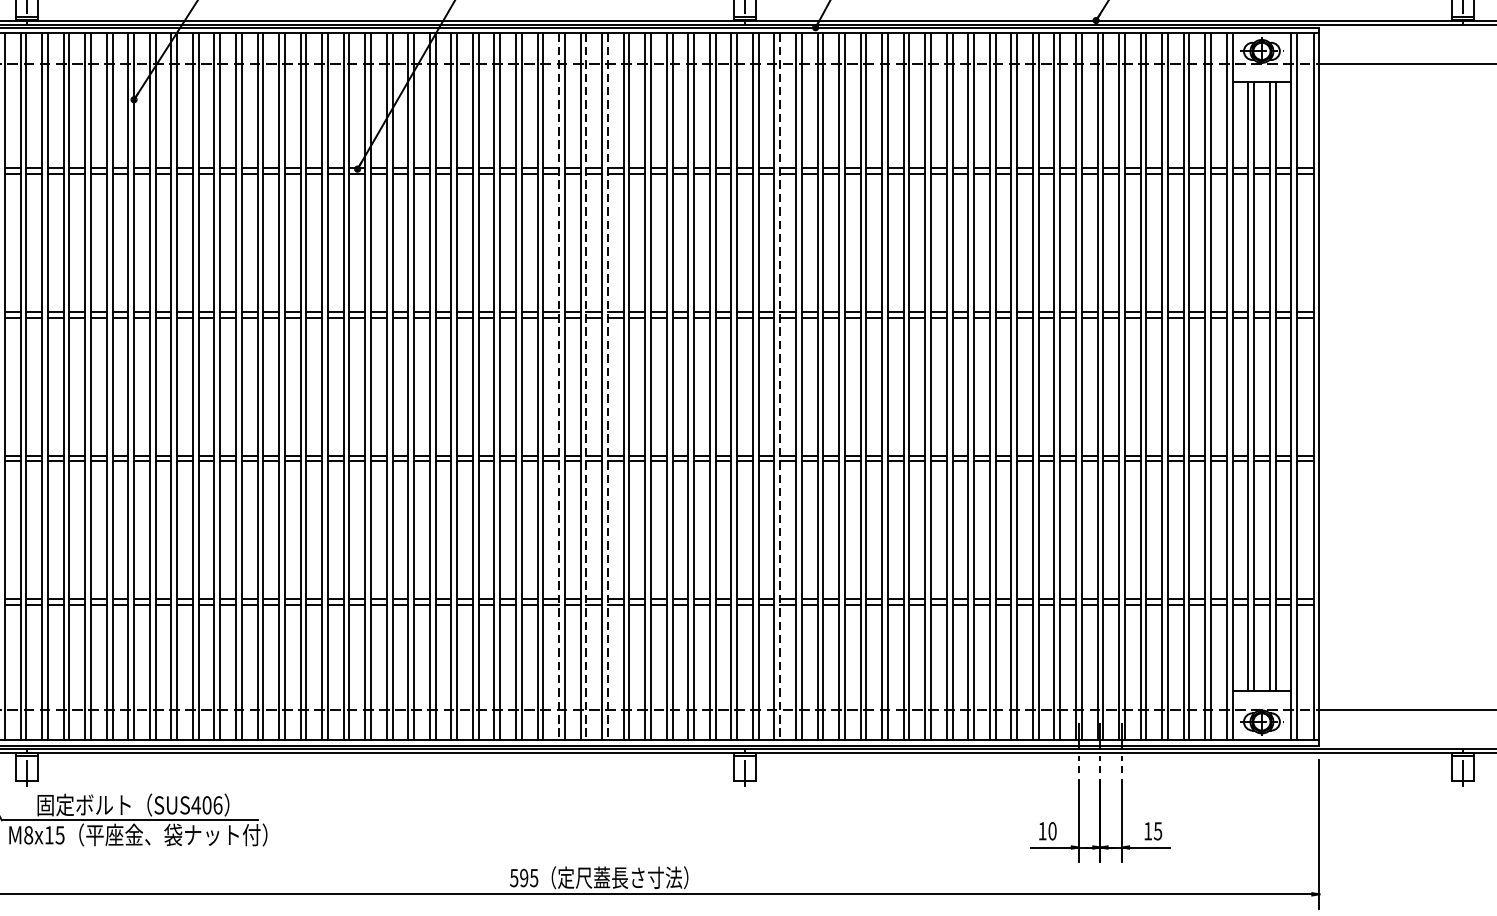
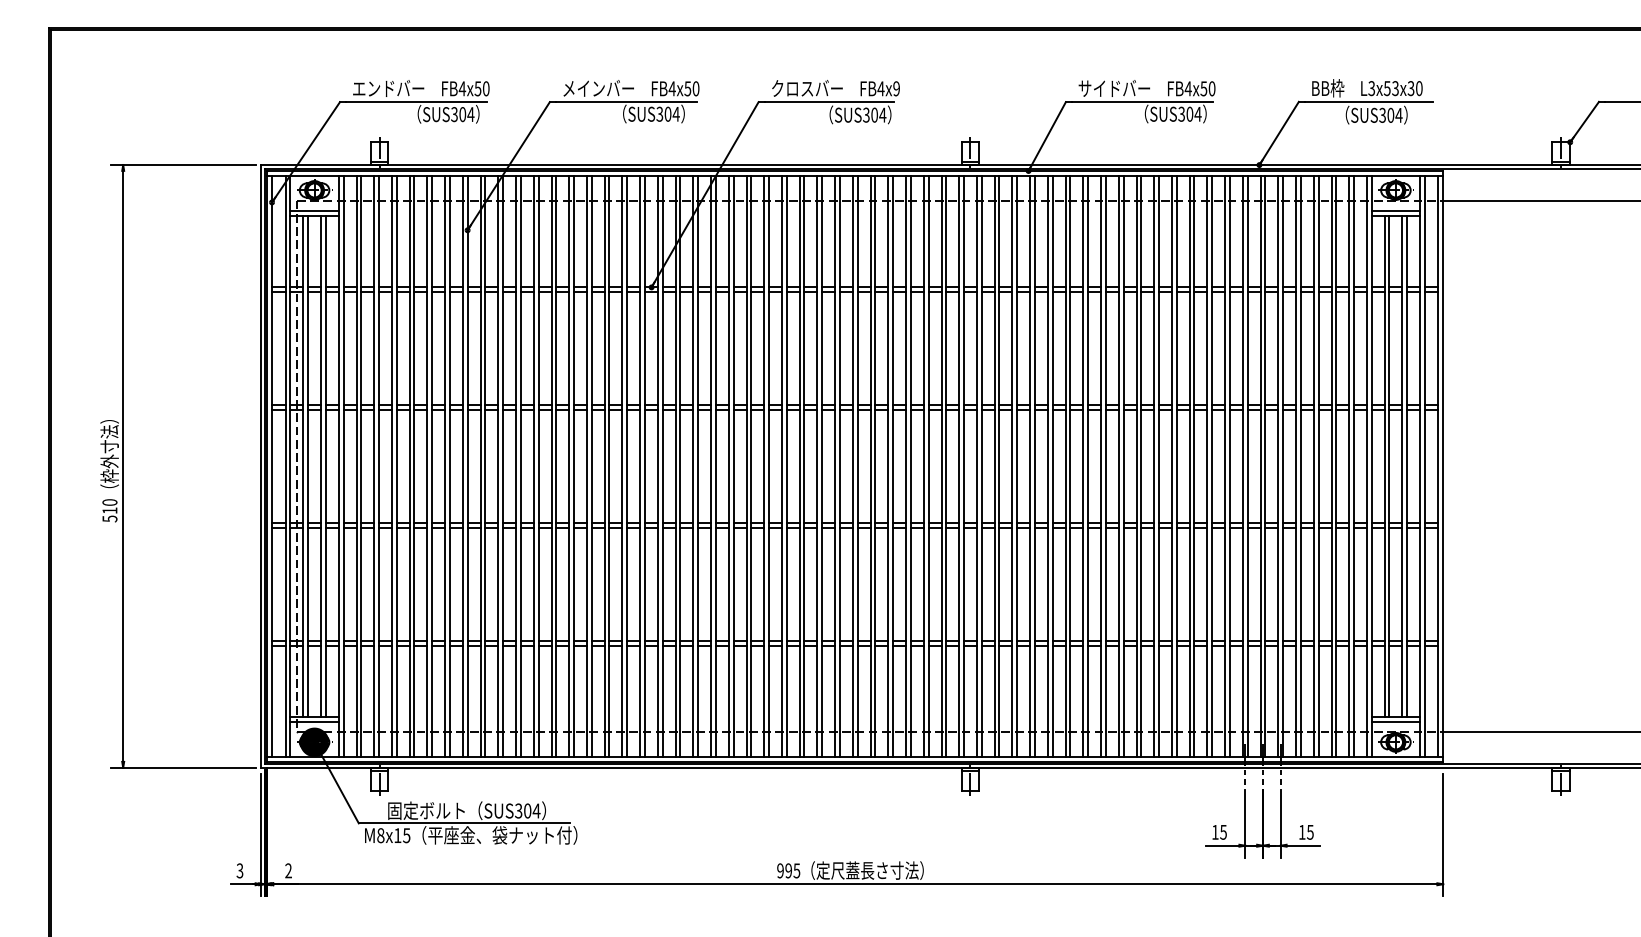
line: (1261, 76) -> (1395, 211), added
line: (559, 386) -> (817, 466), dashed -> solid
line: (585, 386) -> (839, 466), dashed -> solid
line: (607, 386) -> (857, 466), dashed -> solid
line: (780, 386) -> (999, 466), dashed -> solid
line: (1261, 696) -> (1395, 721), added
text: (206, 804) -> (527, 810), SUS406 -> SUS304
text: (1052, 830) -> (1223, 831), 10 -> 15
text: (514, 877) -> (780, 870), 595 -> 995

